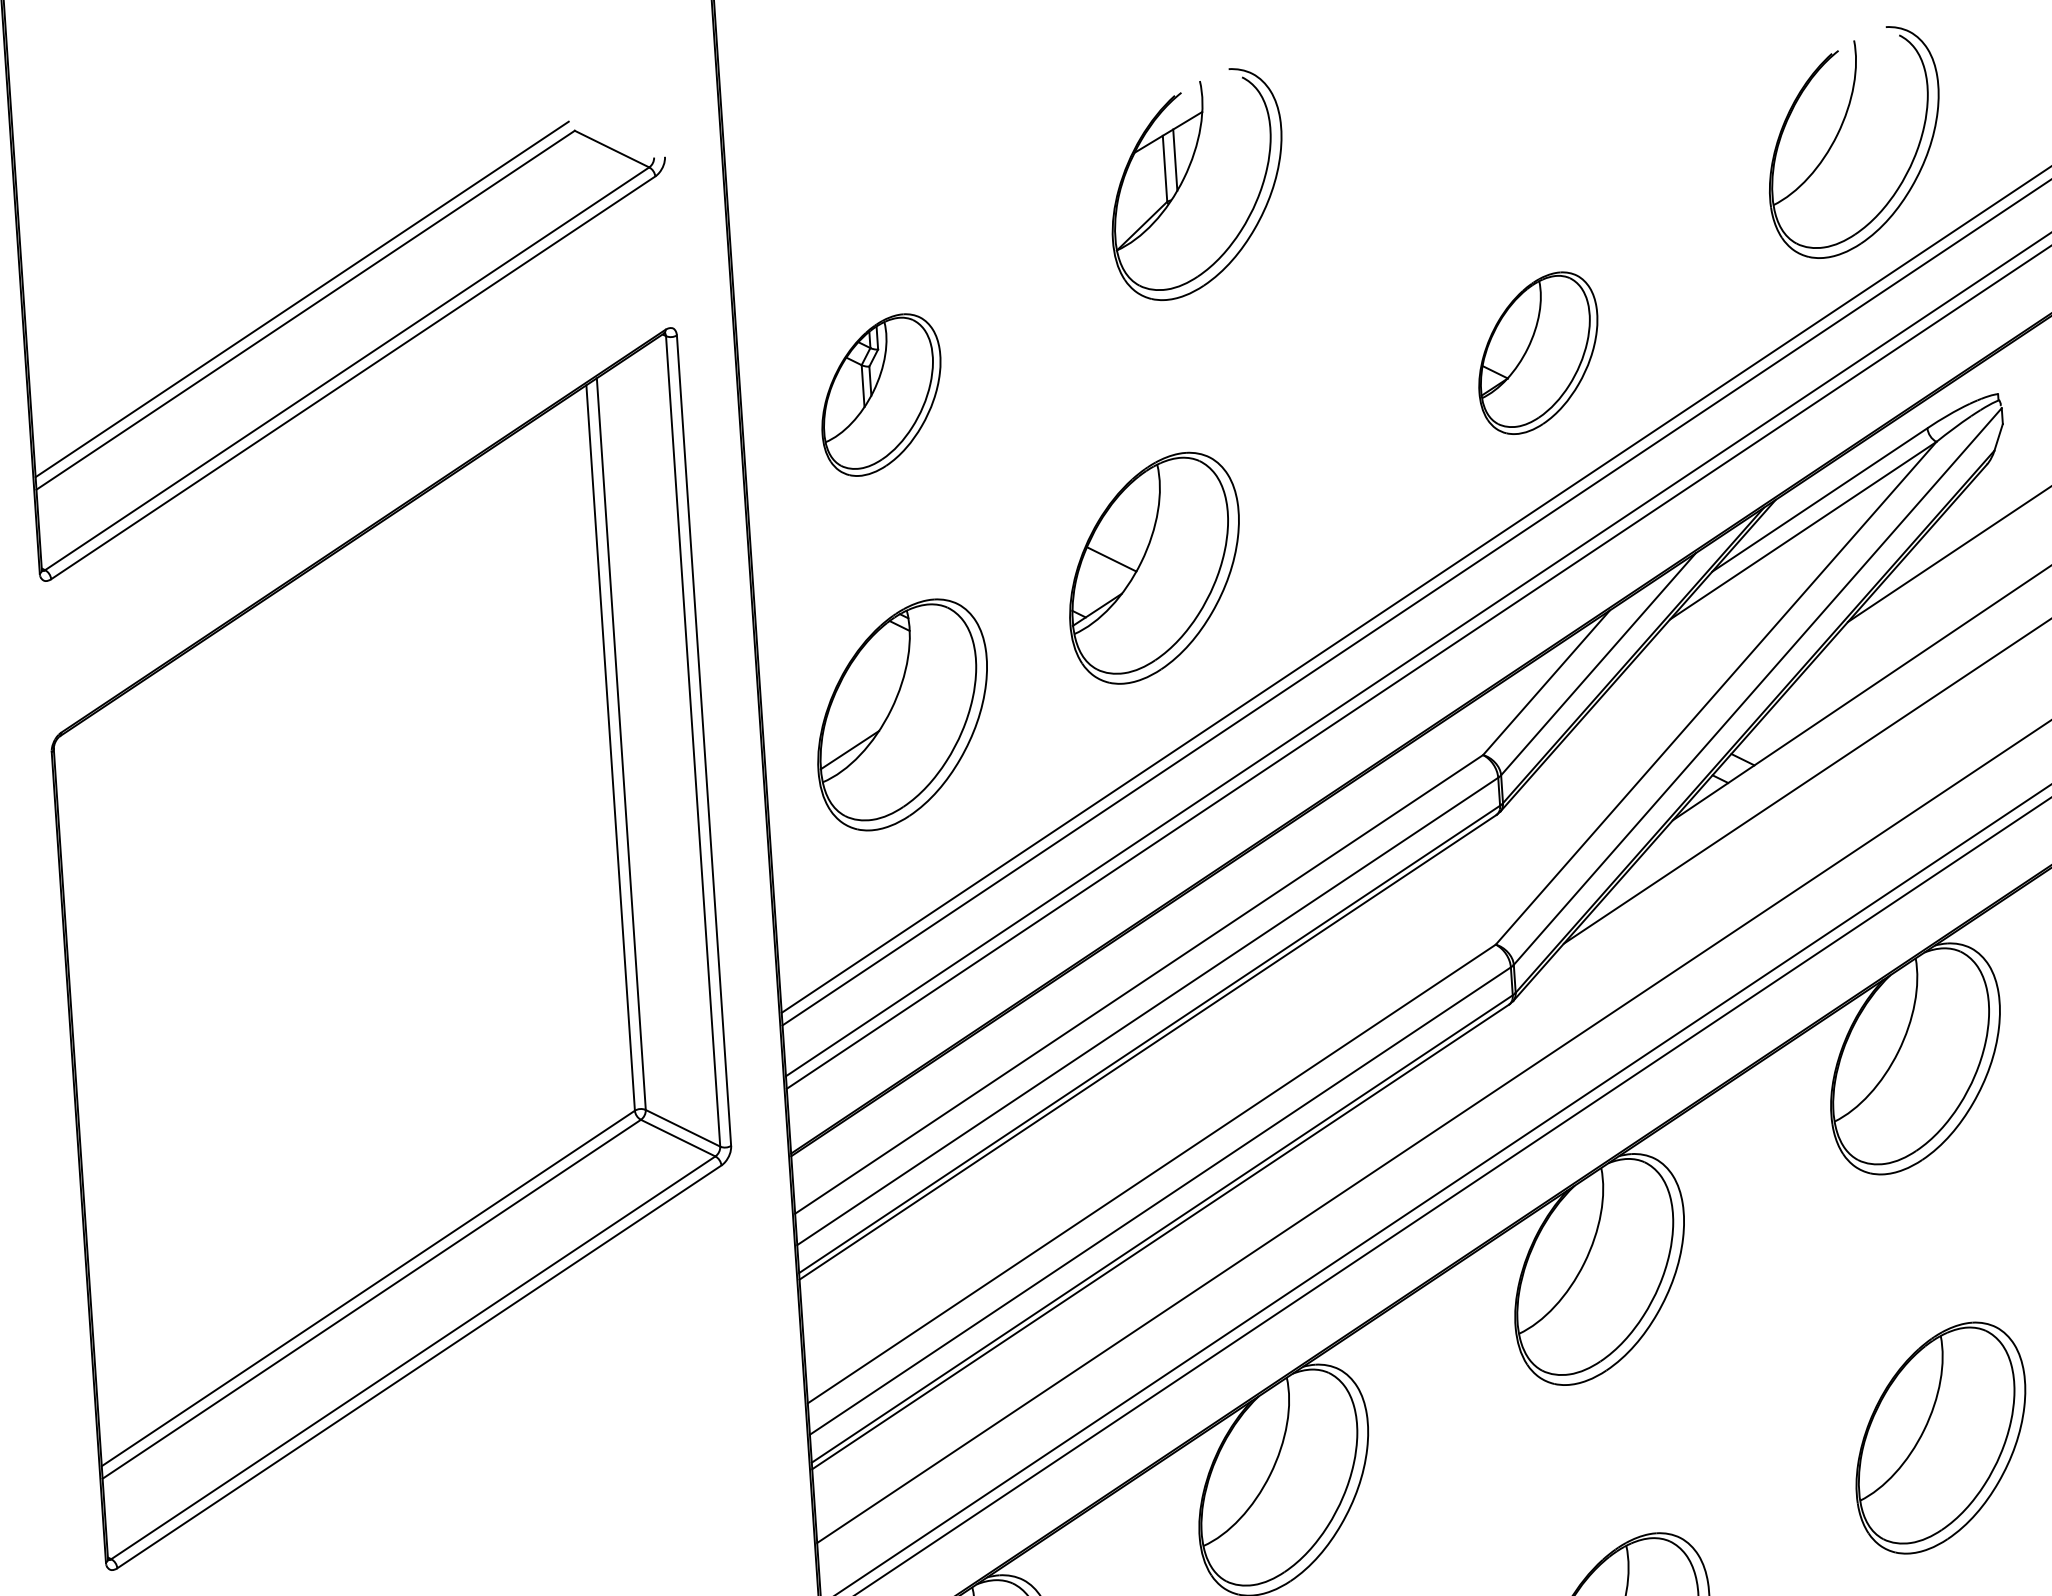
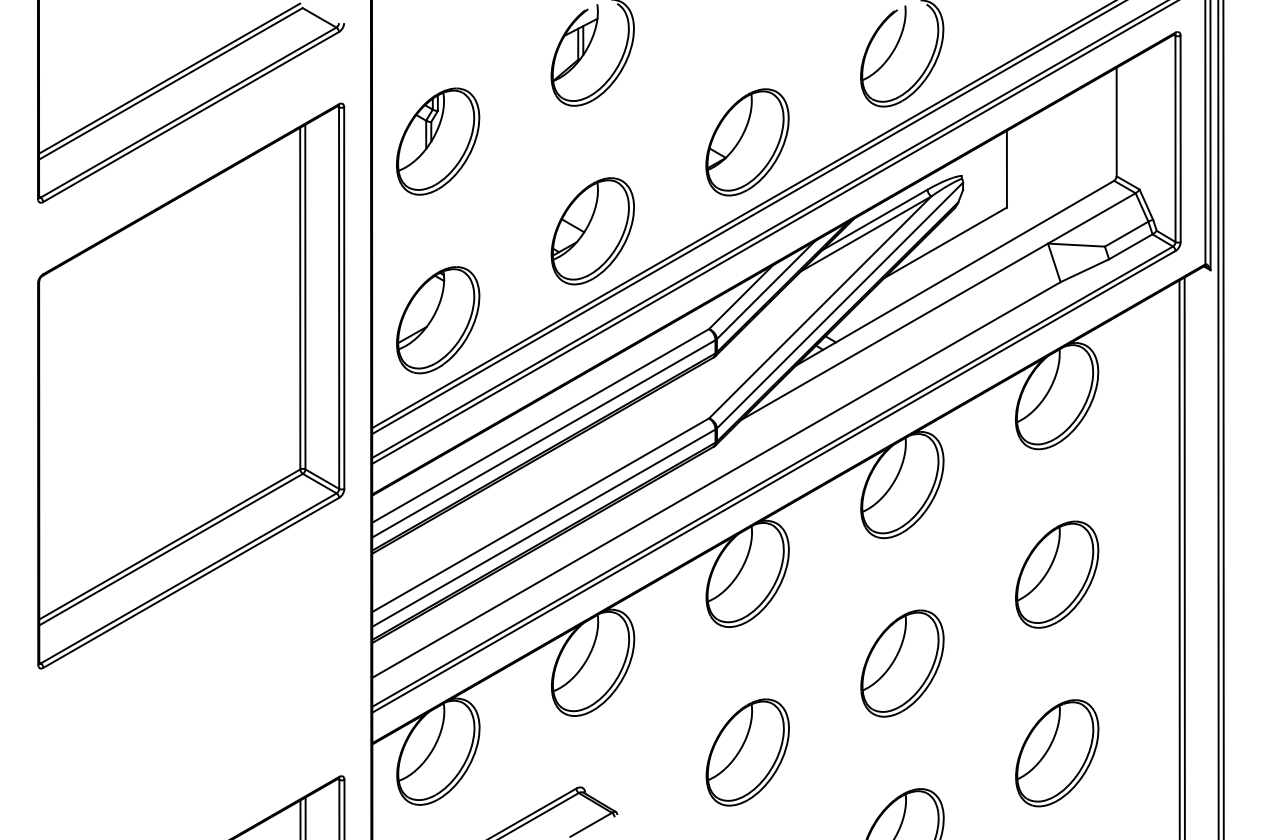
part: (1538, 353) -> (747, 142), size x1.43
part: (882, 394) -> (438, 141), size x1.43
part: (1153, 568) -> (592, 231), moved
part: (903, 715) -> (438, 320), moved

